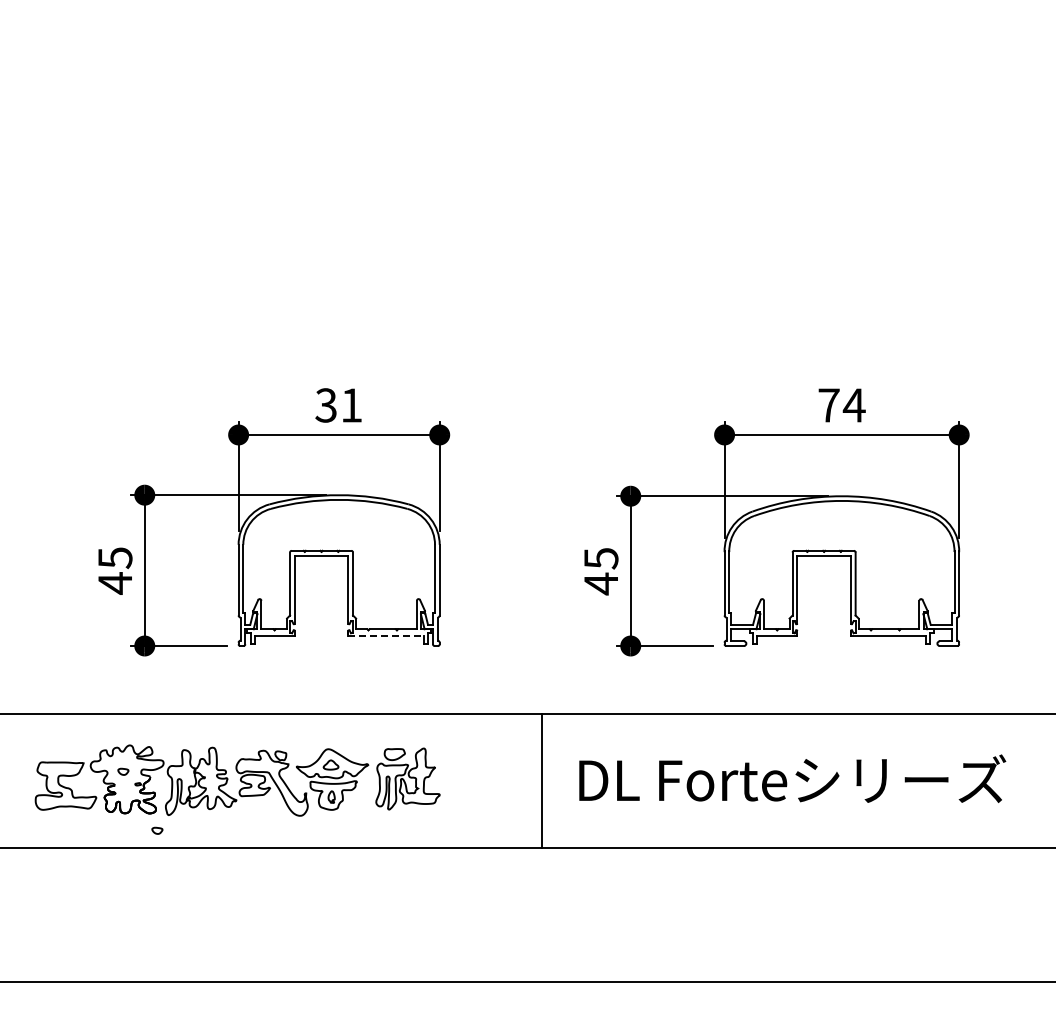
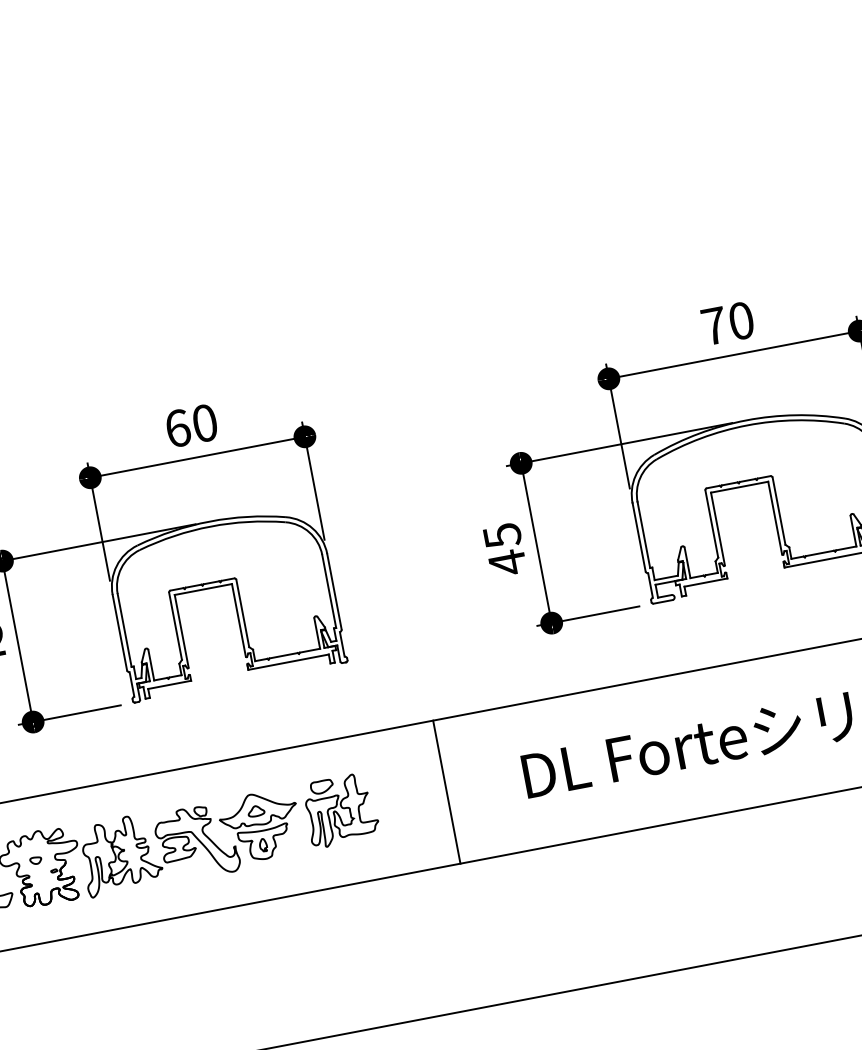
text: (338, 405) -> (190, 425), 31 -> 60
text: (853, 405) -> (740, 321), 74 -> 70
line: (386, 635) -> (288, 661), dashed -> solid
line: (541, 780) -> (446, 791), moved
part: (157, 830) -> (84, 916), removed

